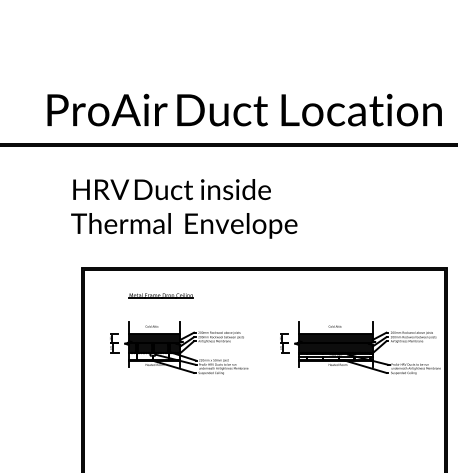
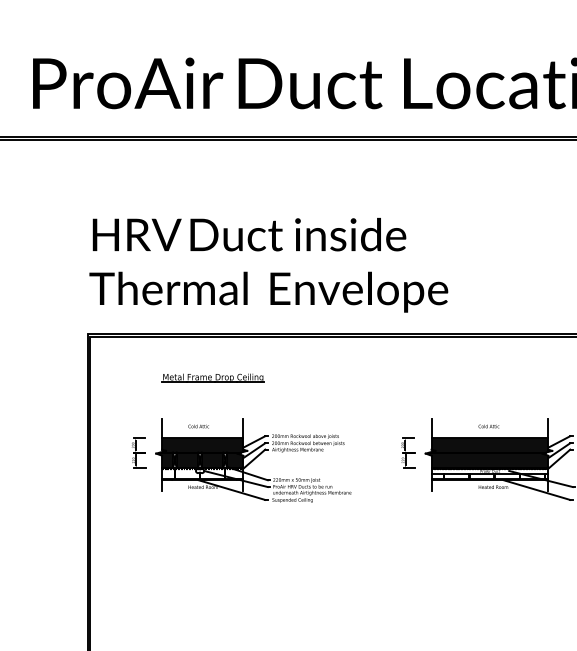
text: (184, 208) -> (269, 264), moved

